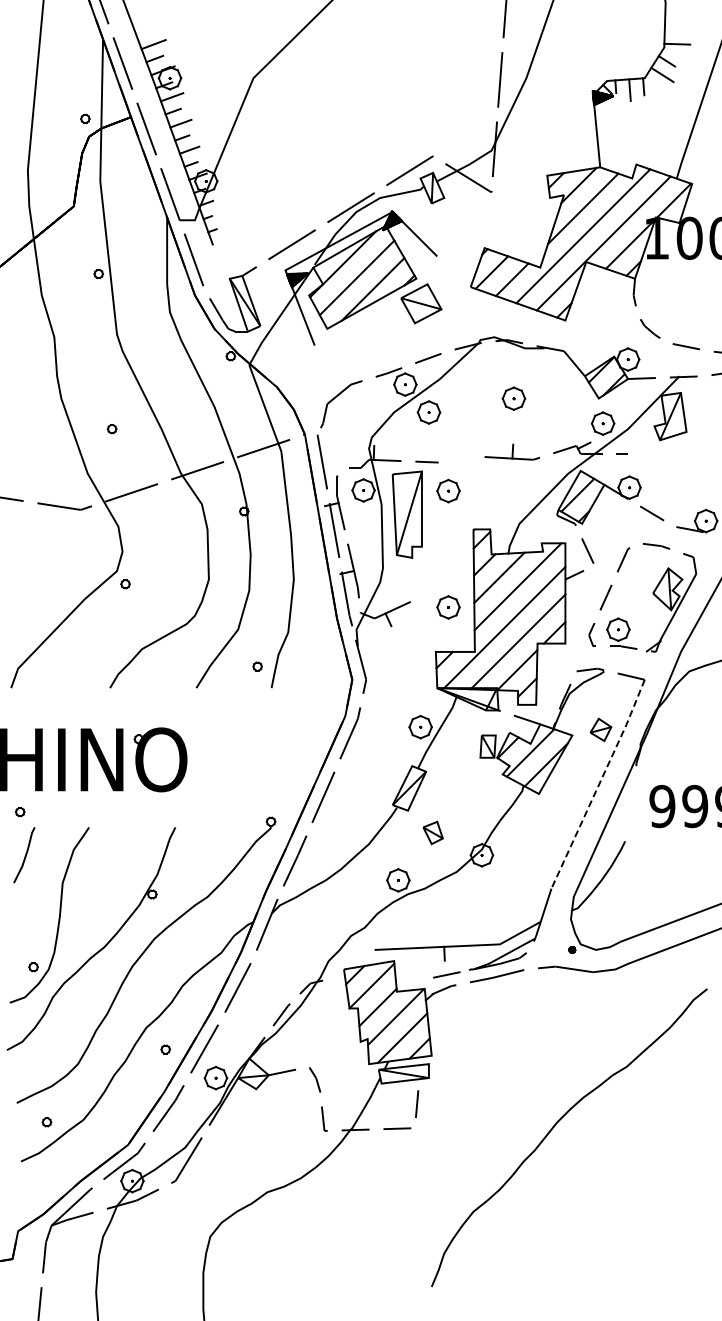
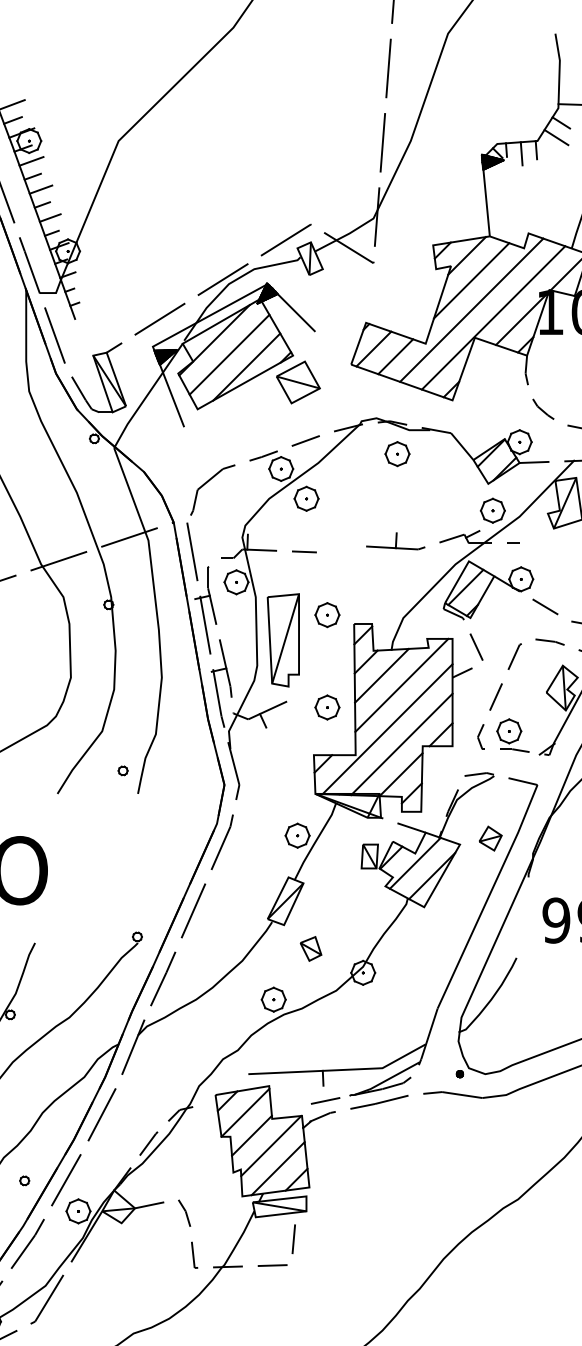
part: (513, 398) -> (397, 453), moved
part: (448, 490) -> (327, 614), moved
part: (406, 514) -> (282, 640), moved
line: (599, 784) -> (489, 897), dashed -> solid

